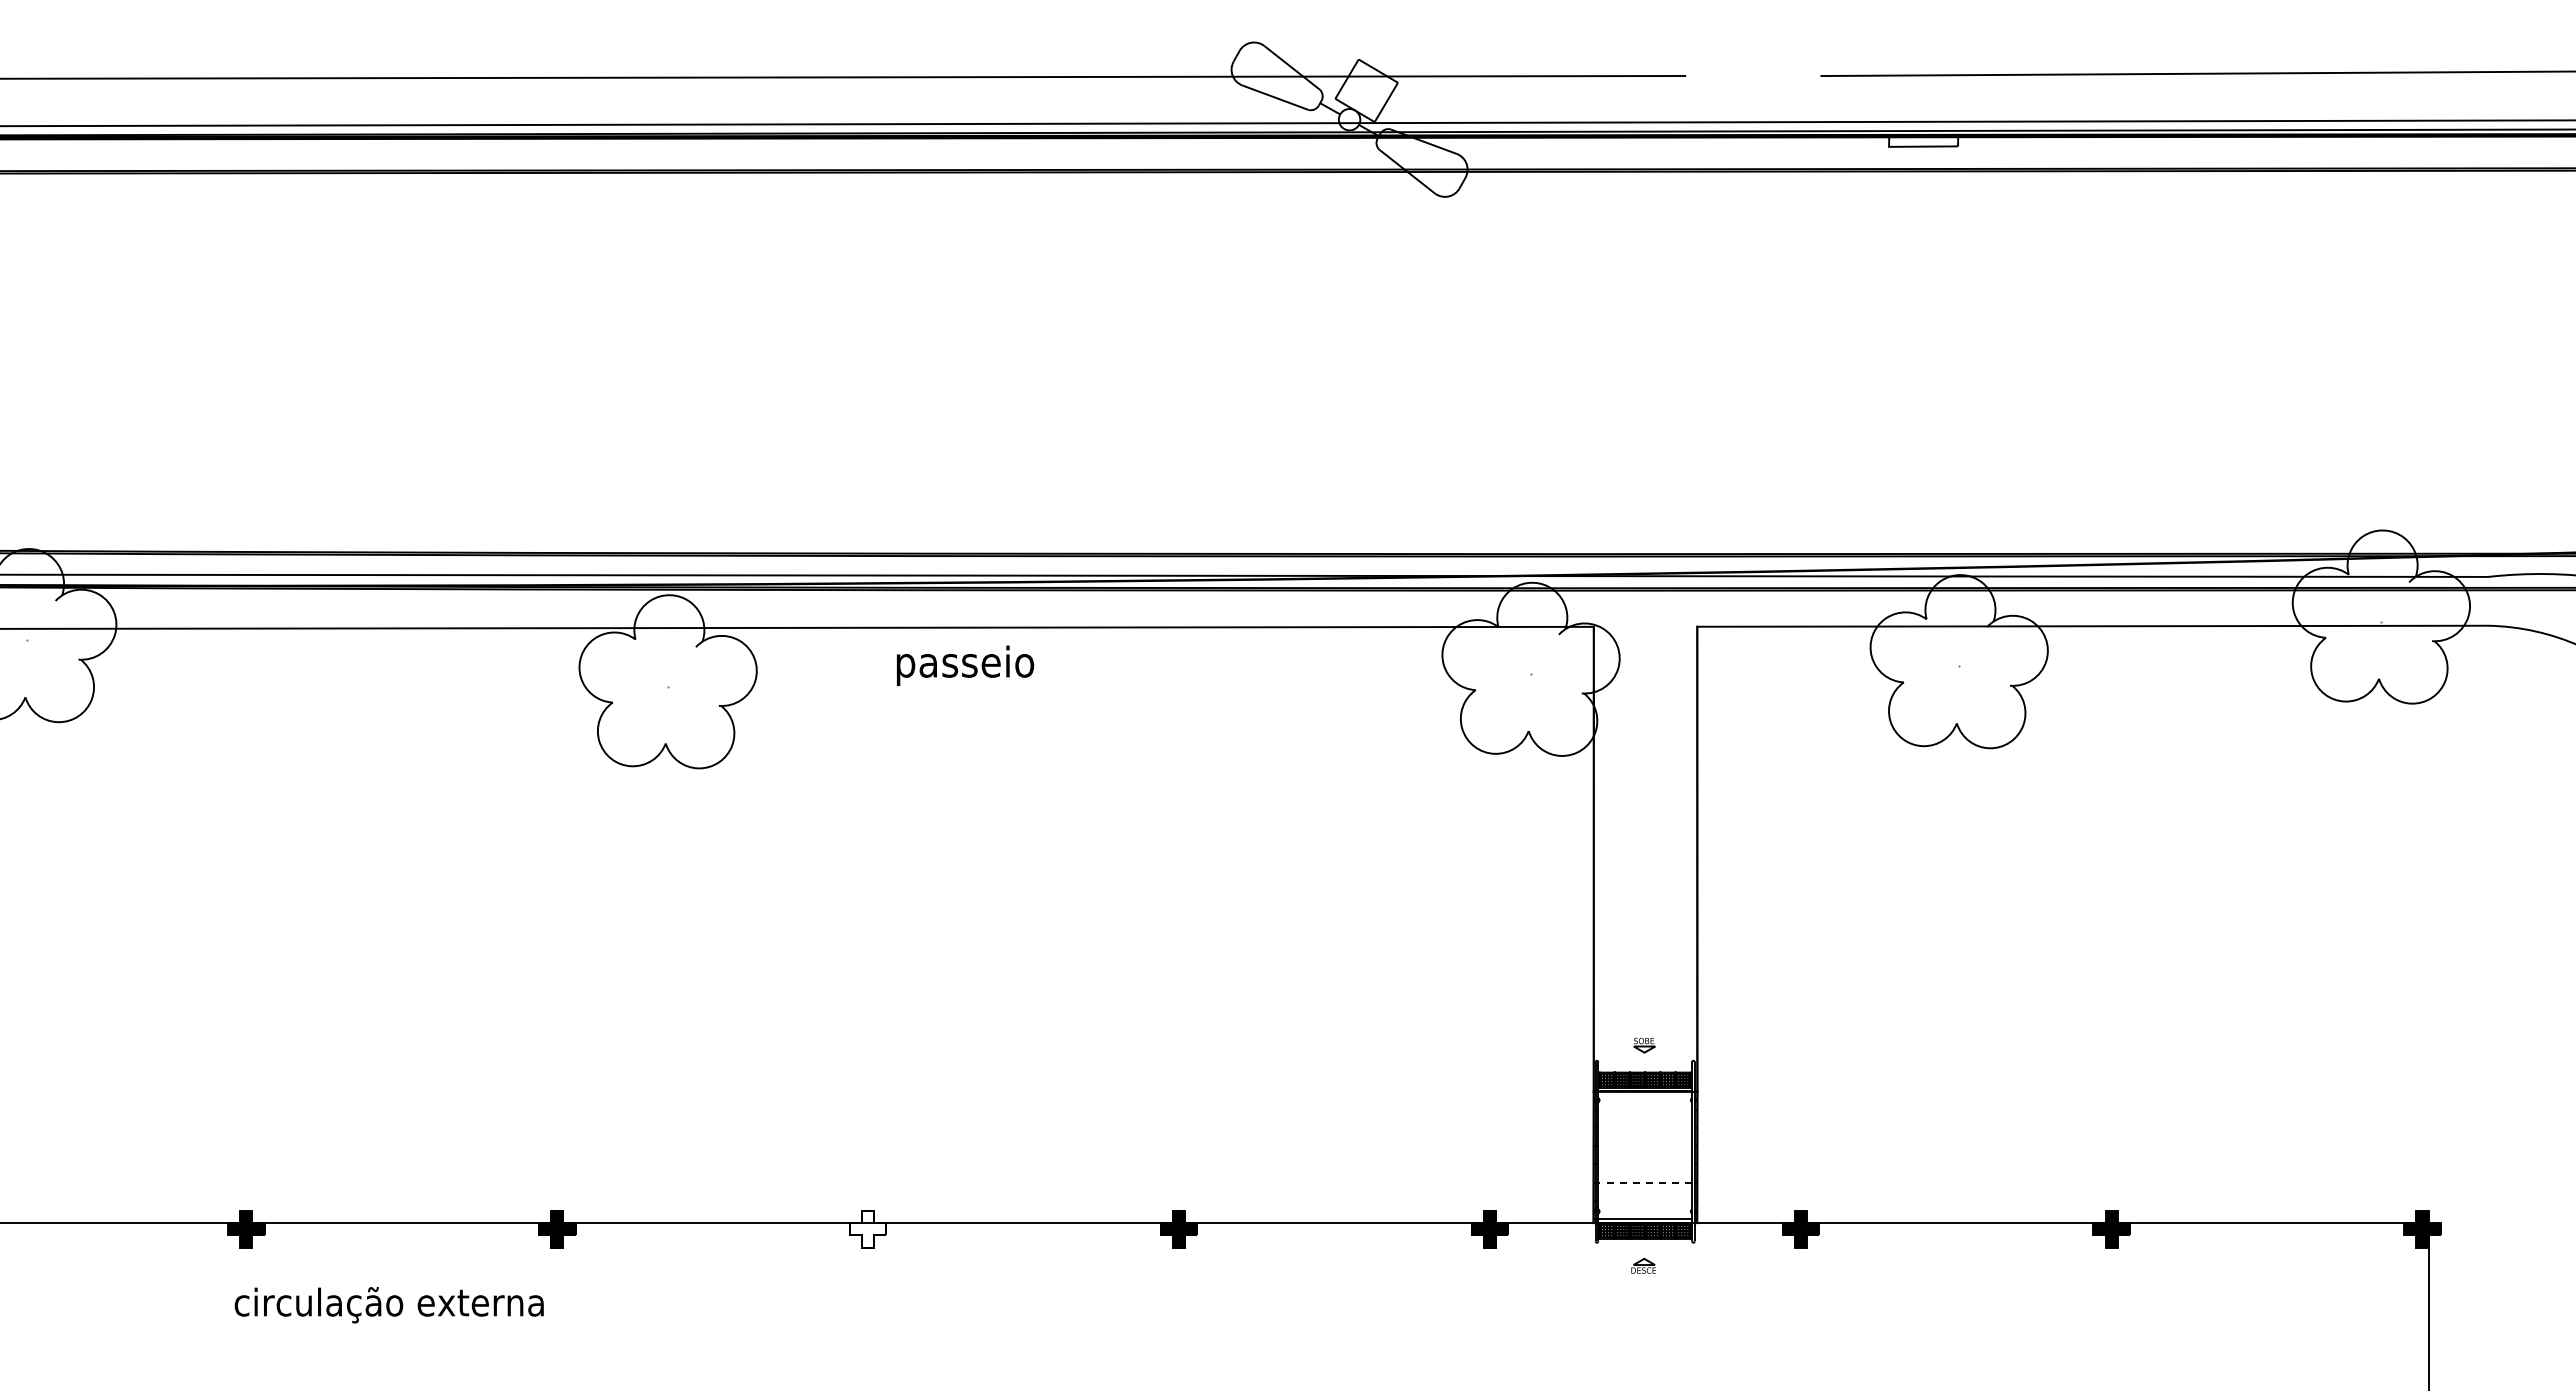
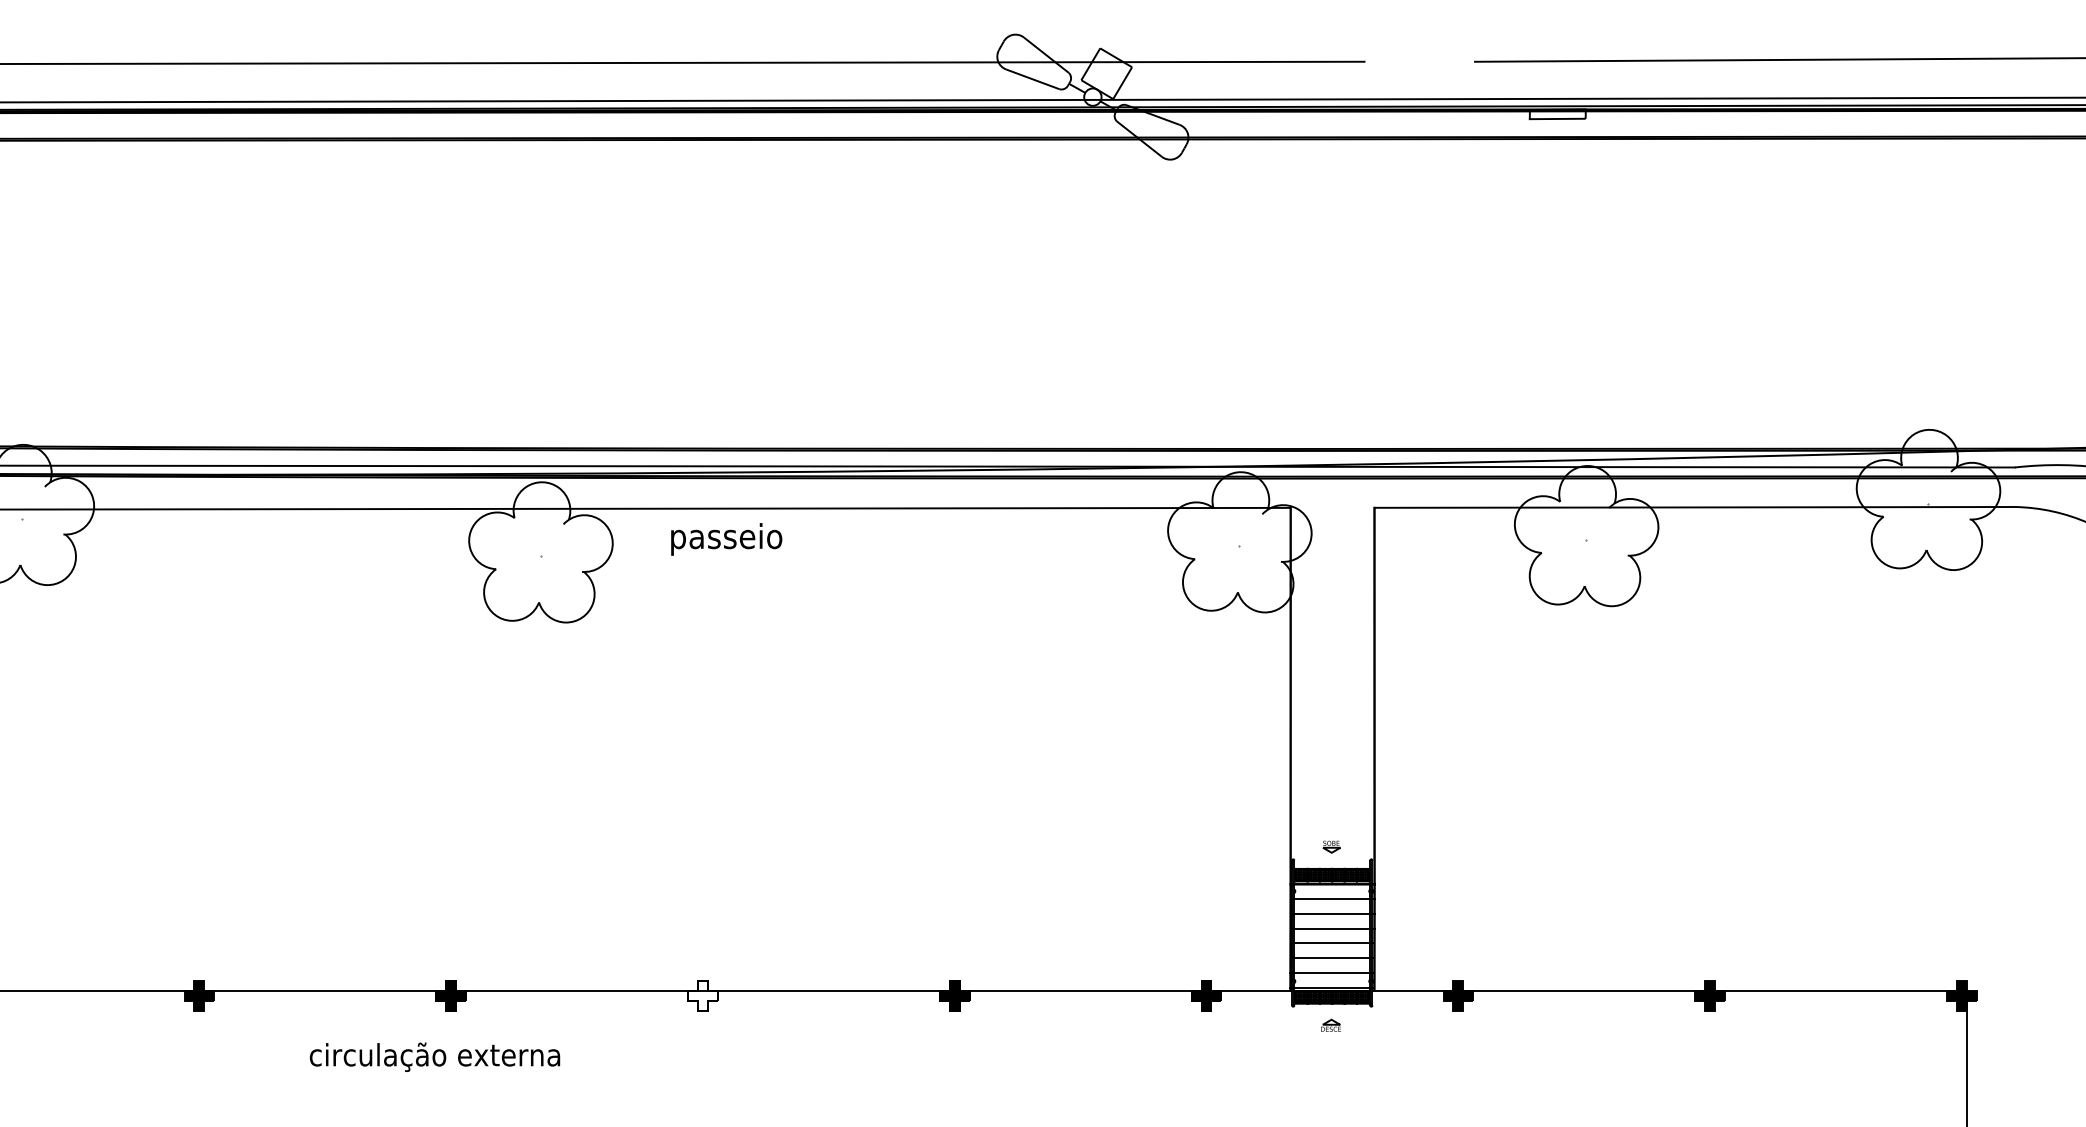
text: (965, 665) -> (726, 539), moved
line: (1645, 1109) -> (1332, 898), added
line: (1645, 1127) -> (1332, 913), added
line: (1645, 1146) -> (1332, 928), added
line: (1645, 1164) -> (1332, 943), added
line: (1645, 1182) -> (1332, 957), dashed -> solid
line: (1645, 1201) -> (1332, 973), added
text: (388, 1305) -> (434, 1057), moved

